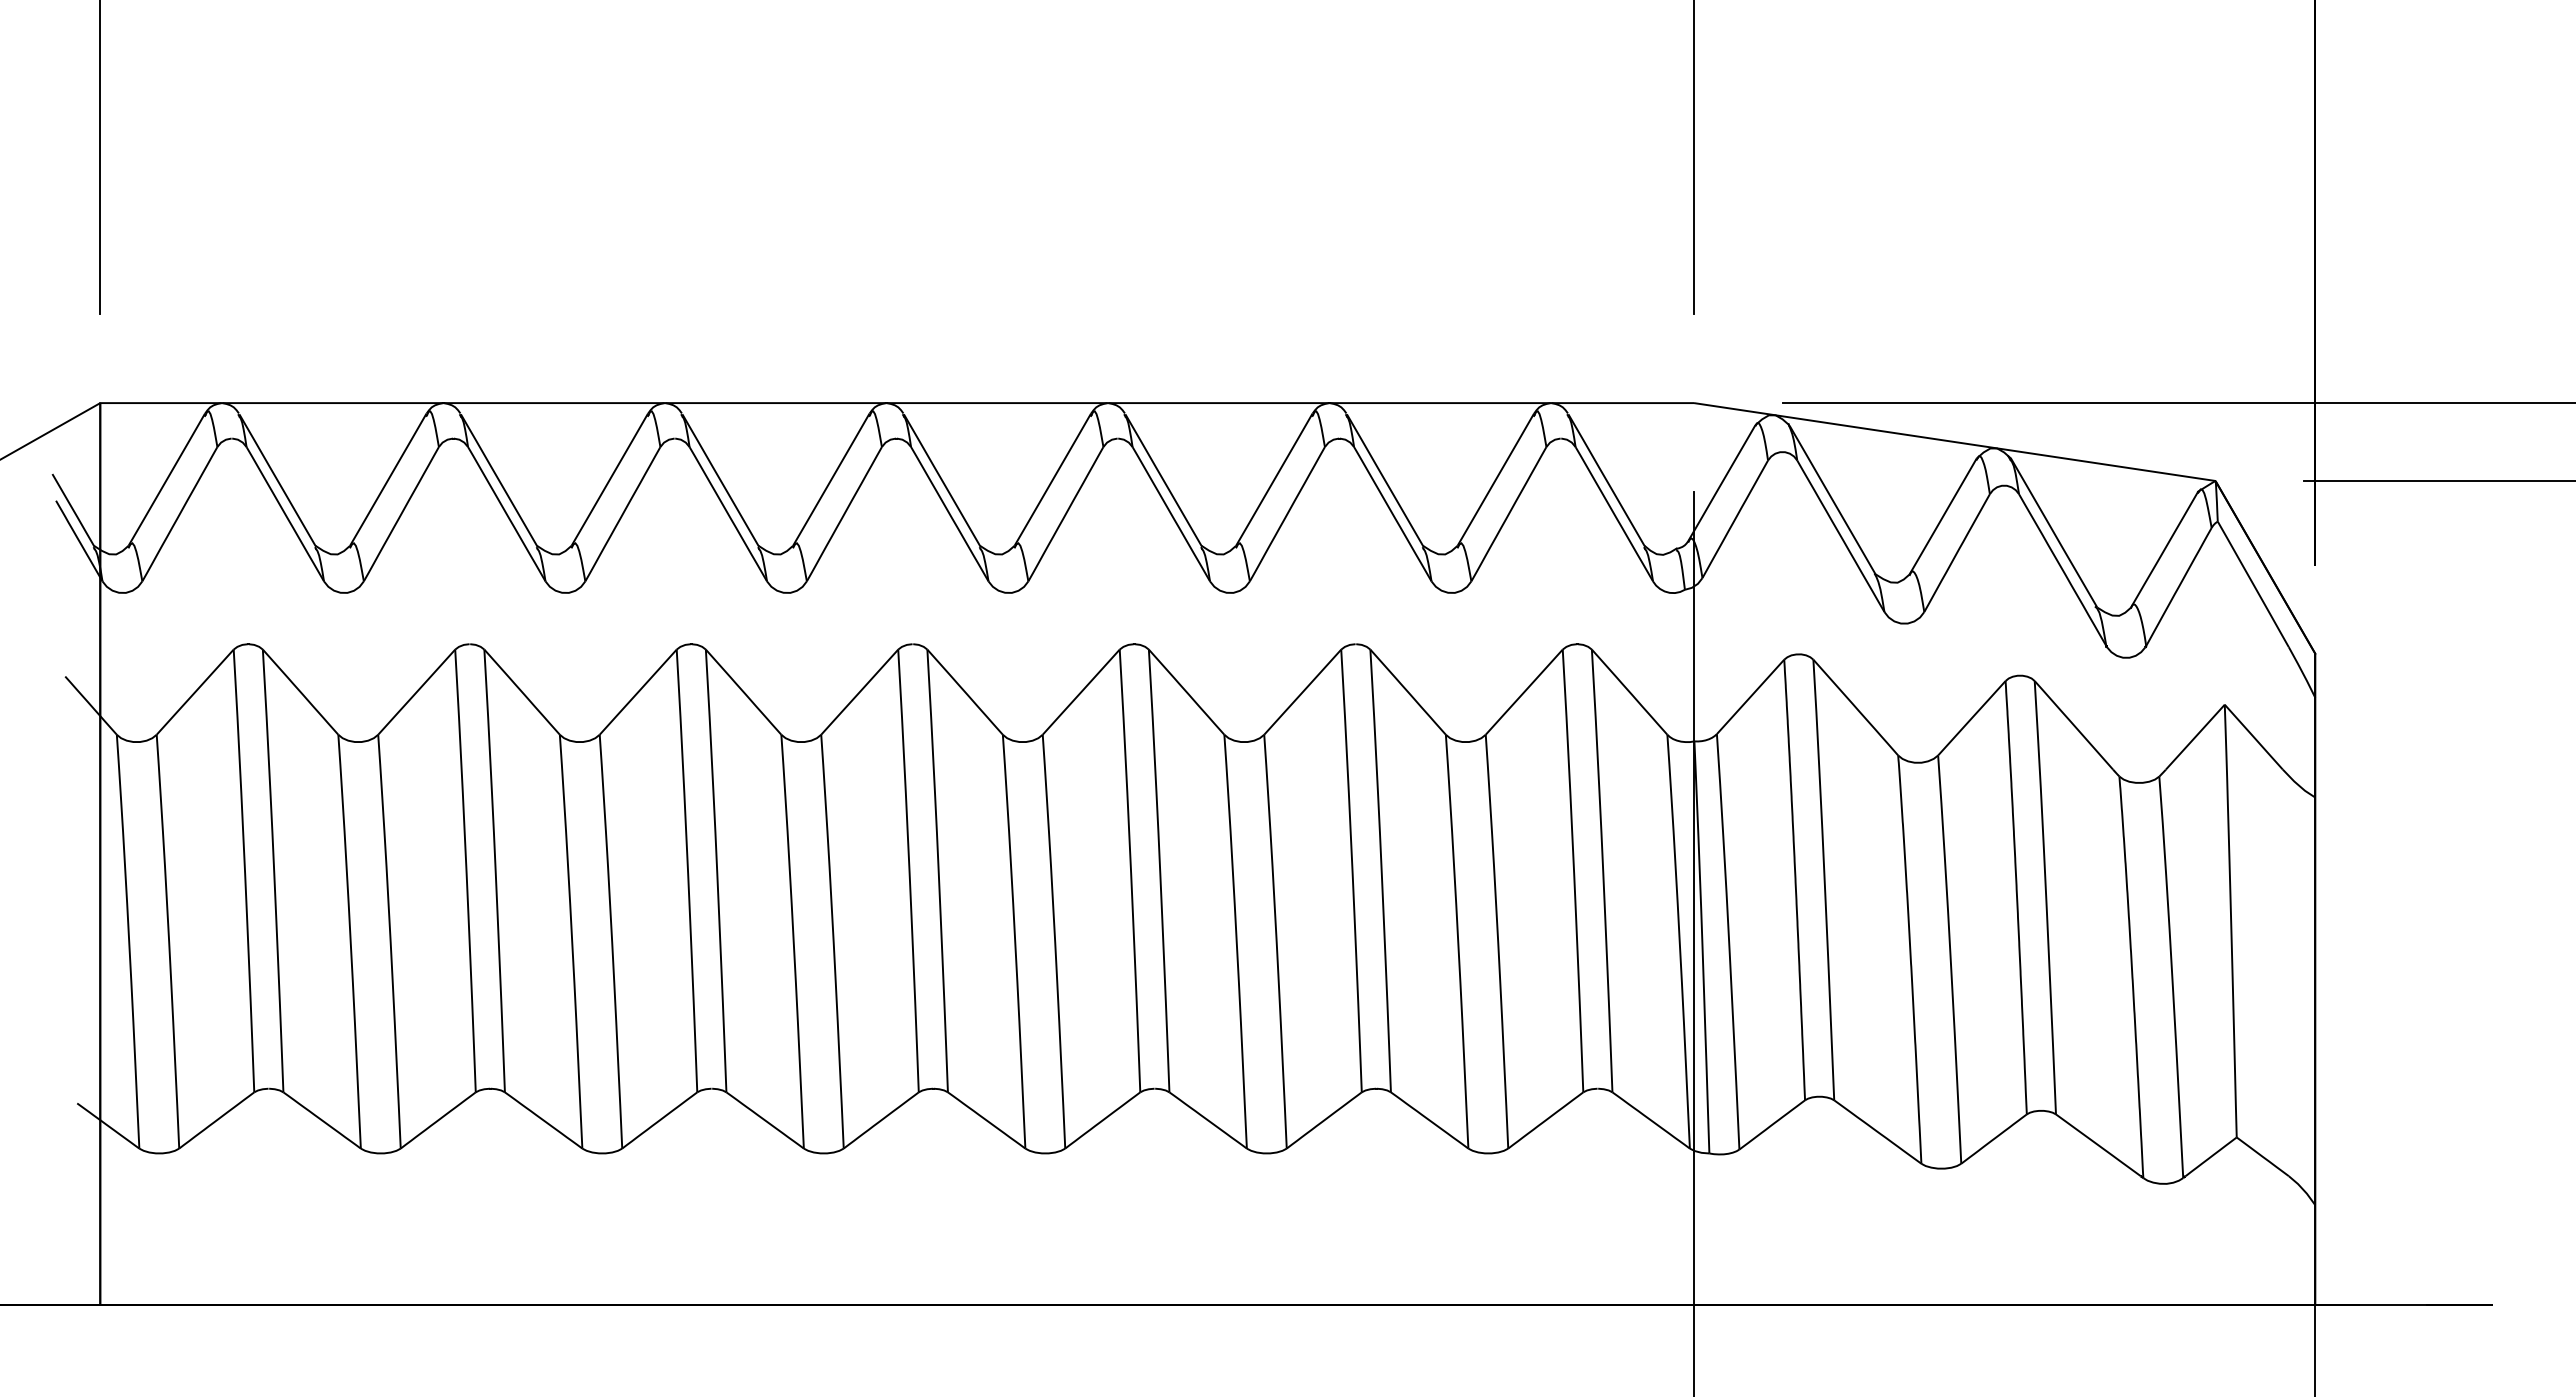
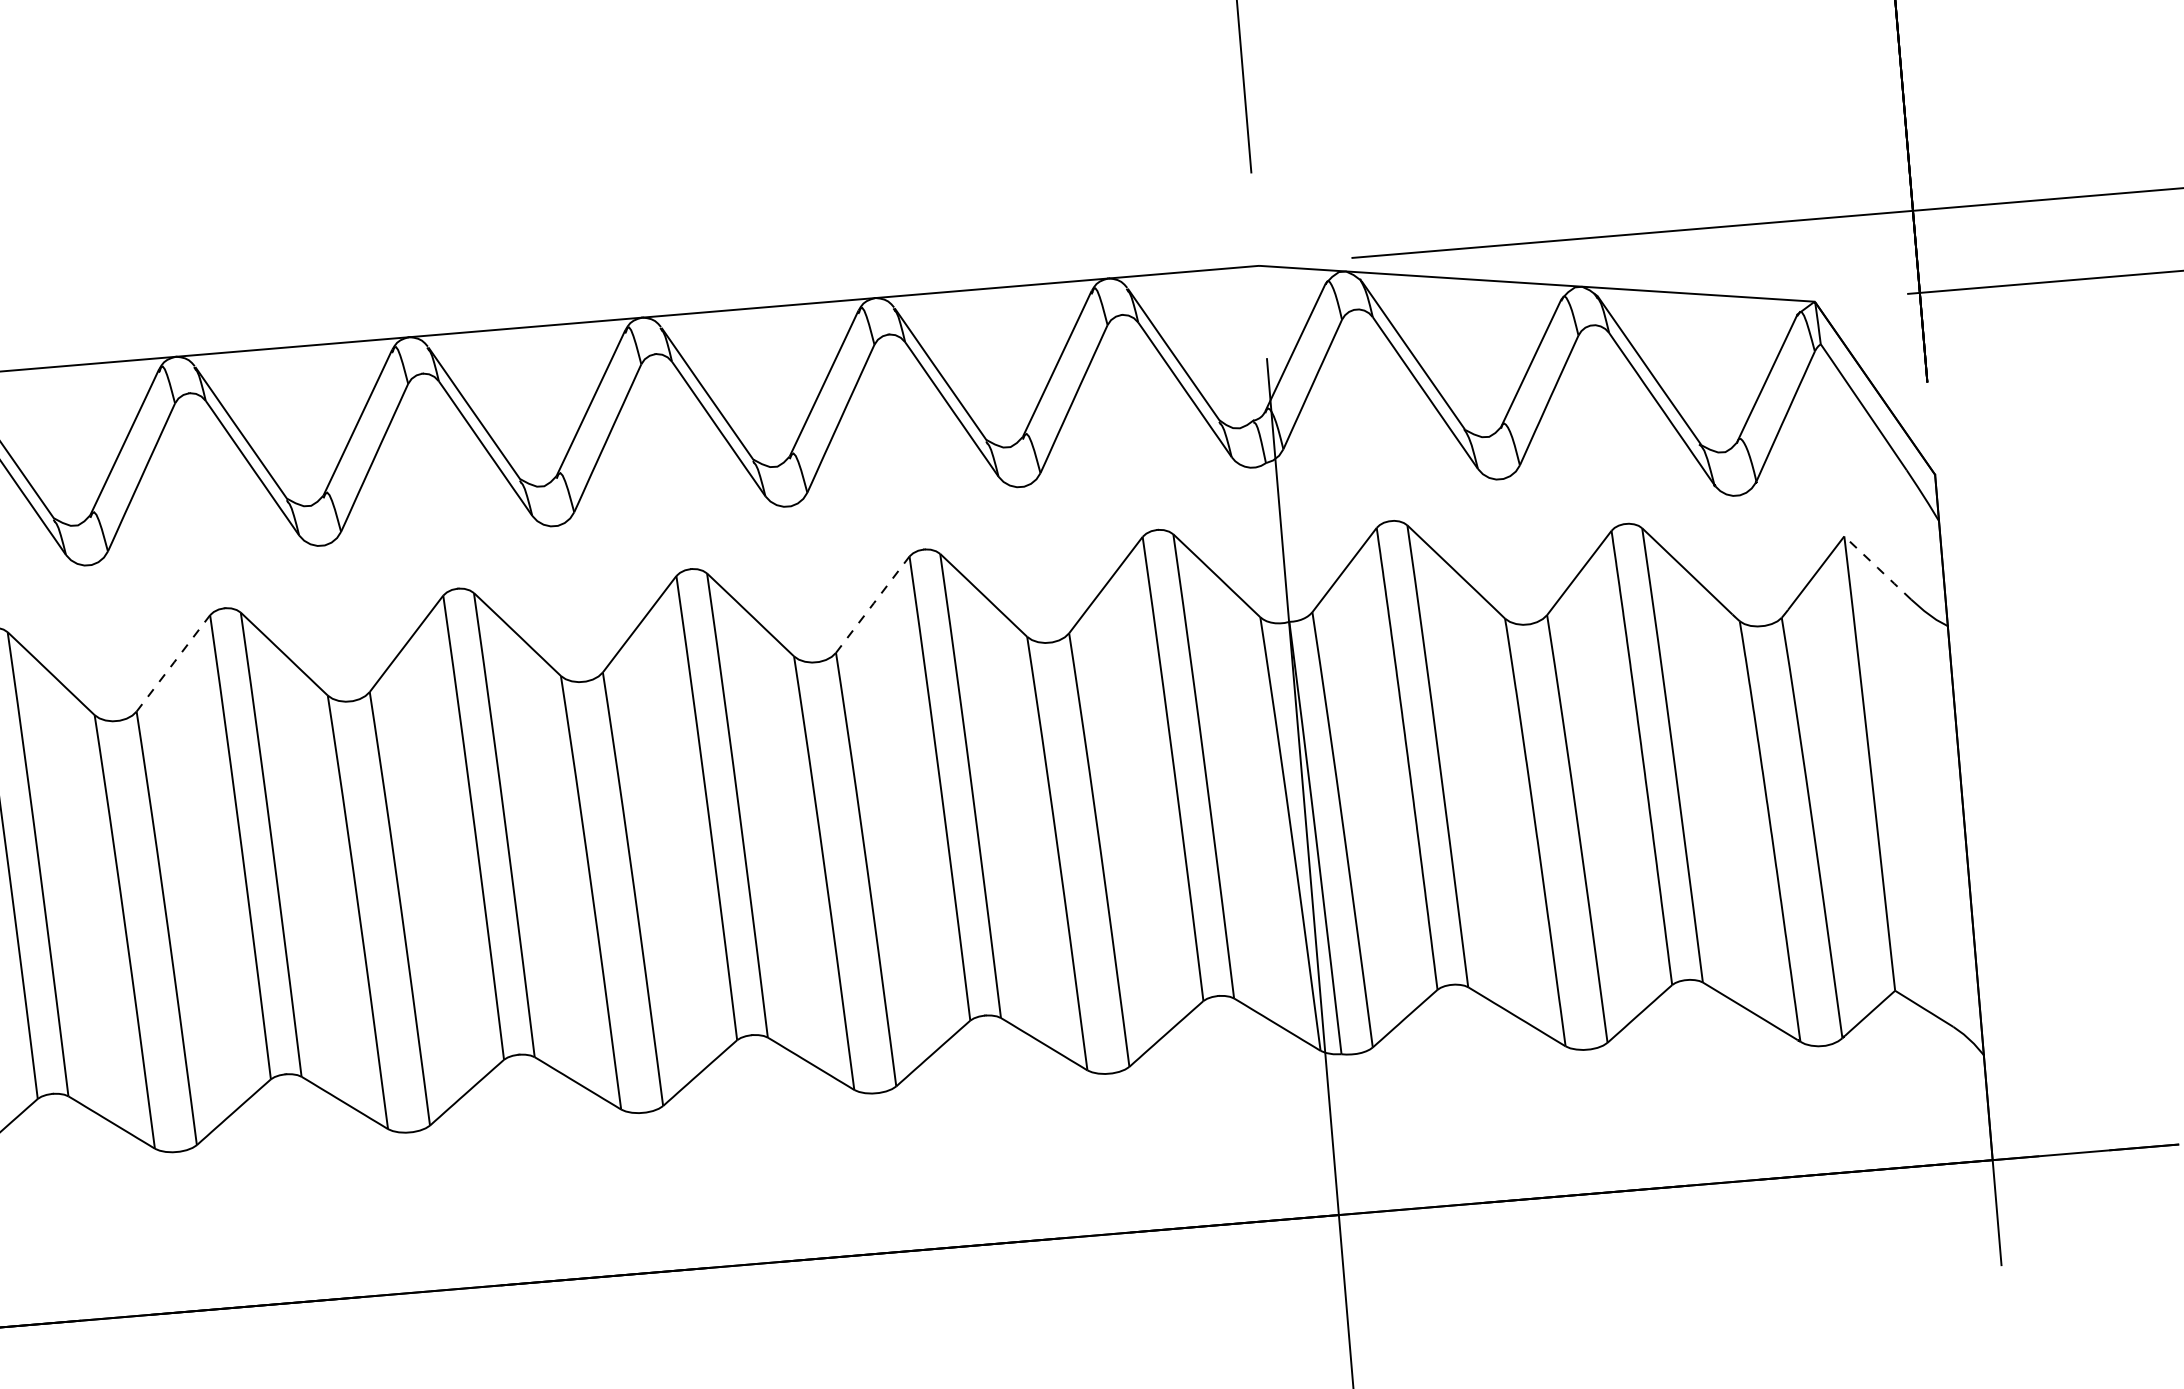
line: (638, 692) -> (173, 663), solid -> dashed
line: (1302, 692) -> (872, 605), solid -> dashed
line: (2253, 737) -> (1877, 568), solid -> dashed

